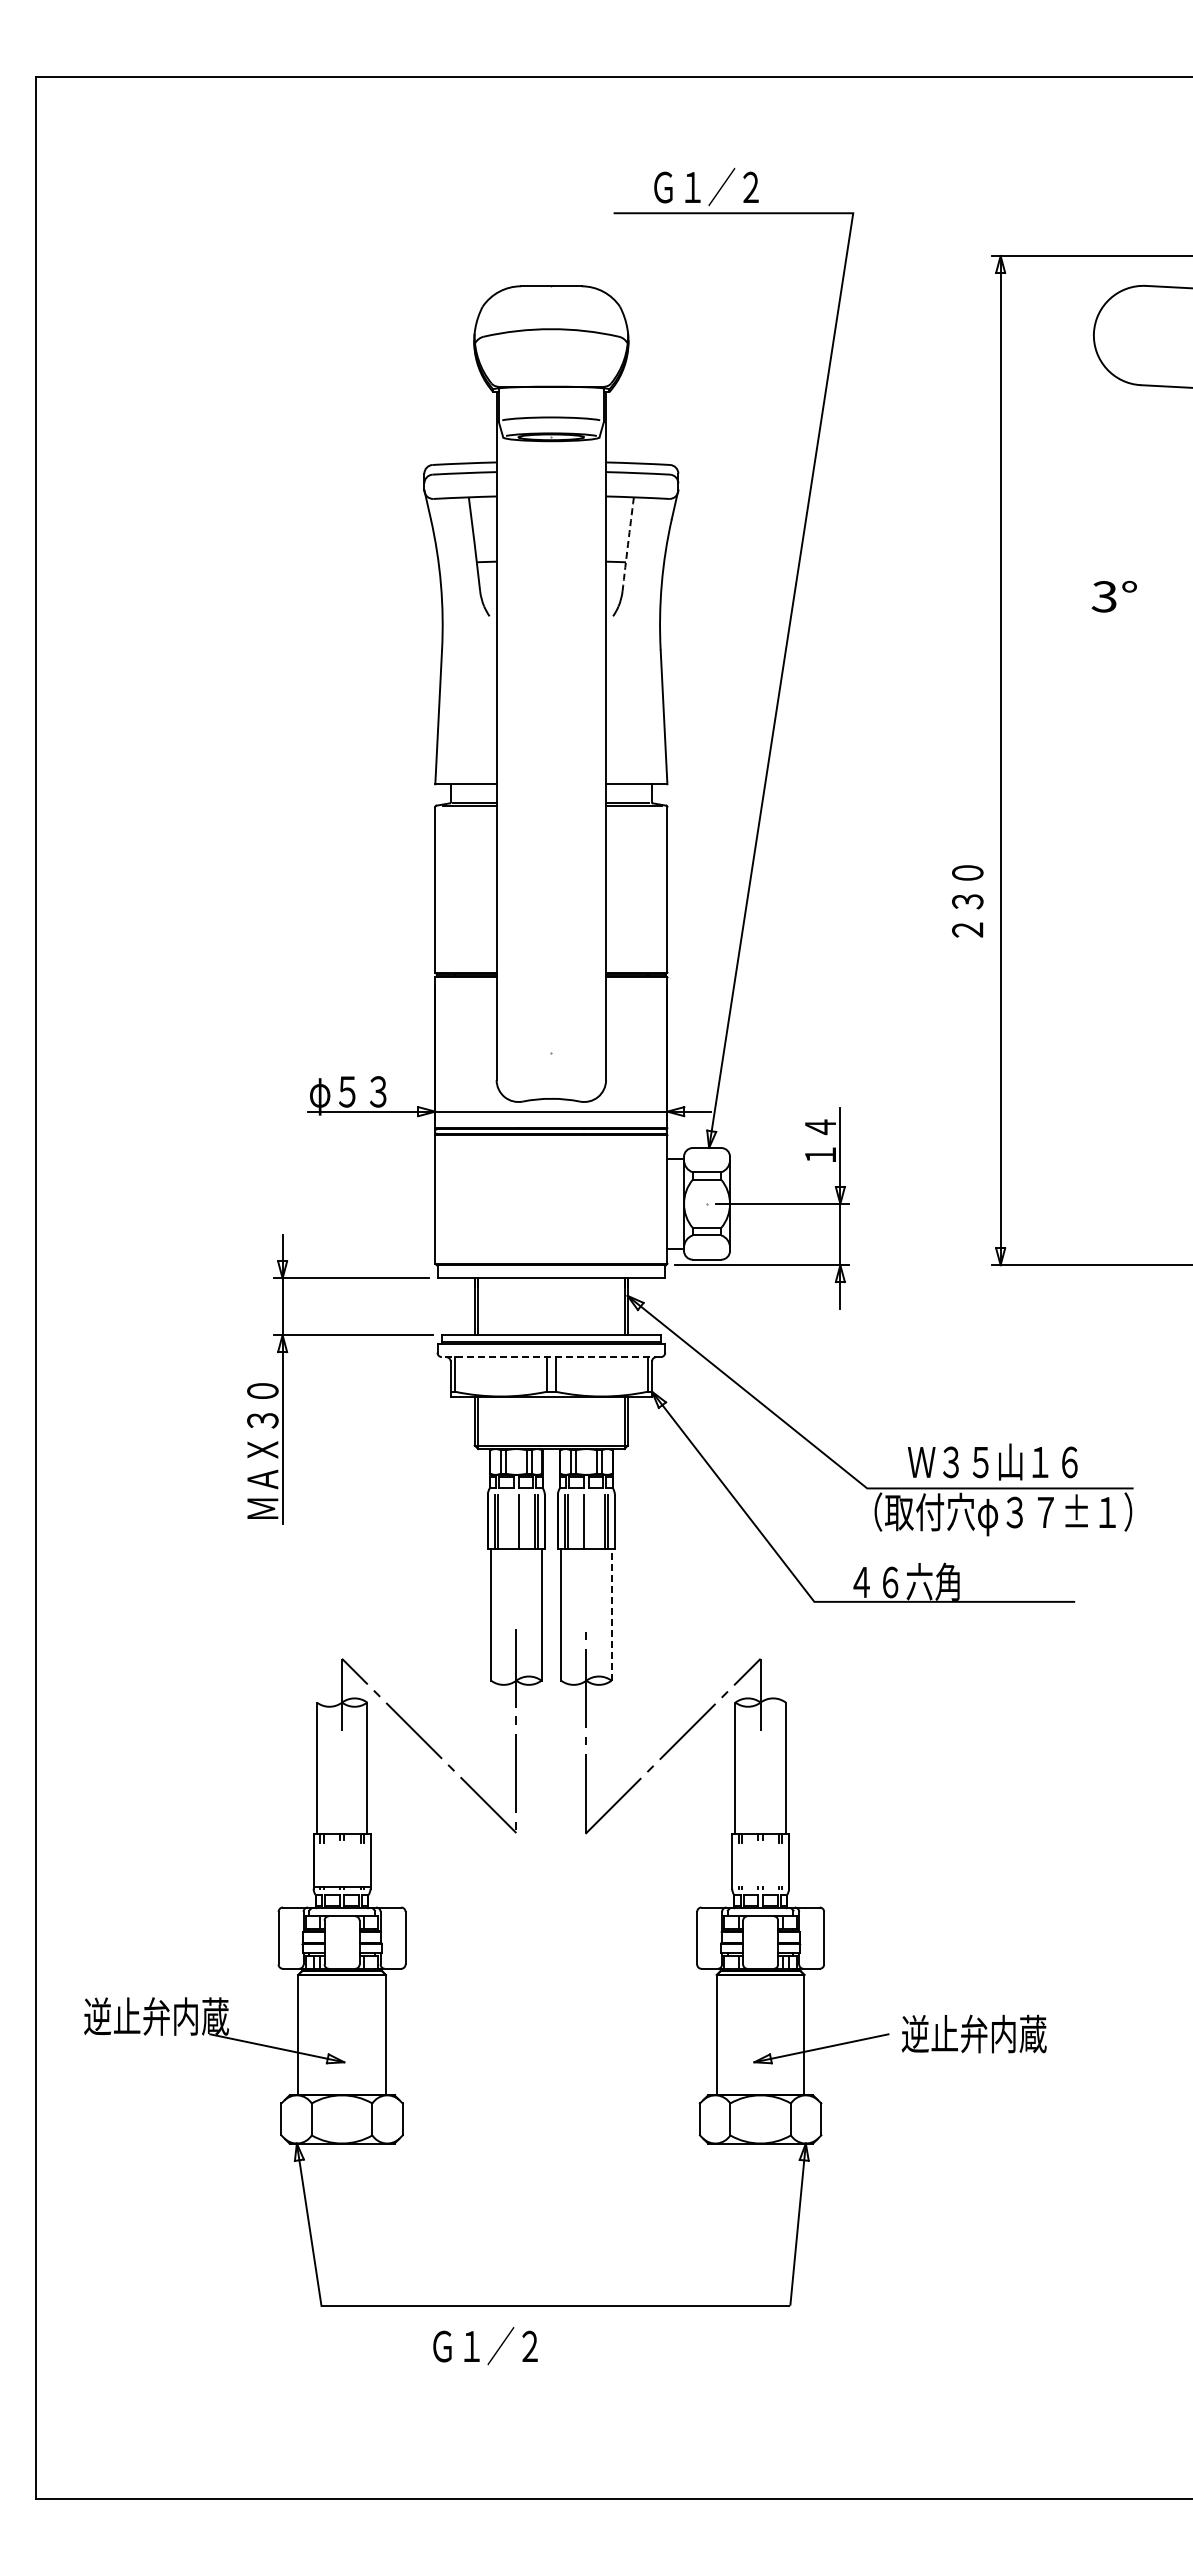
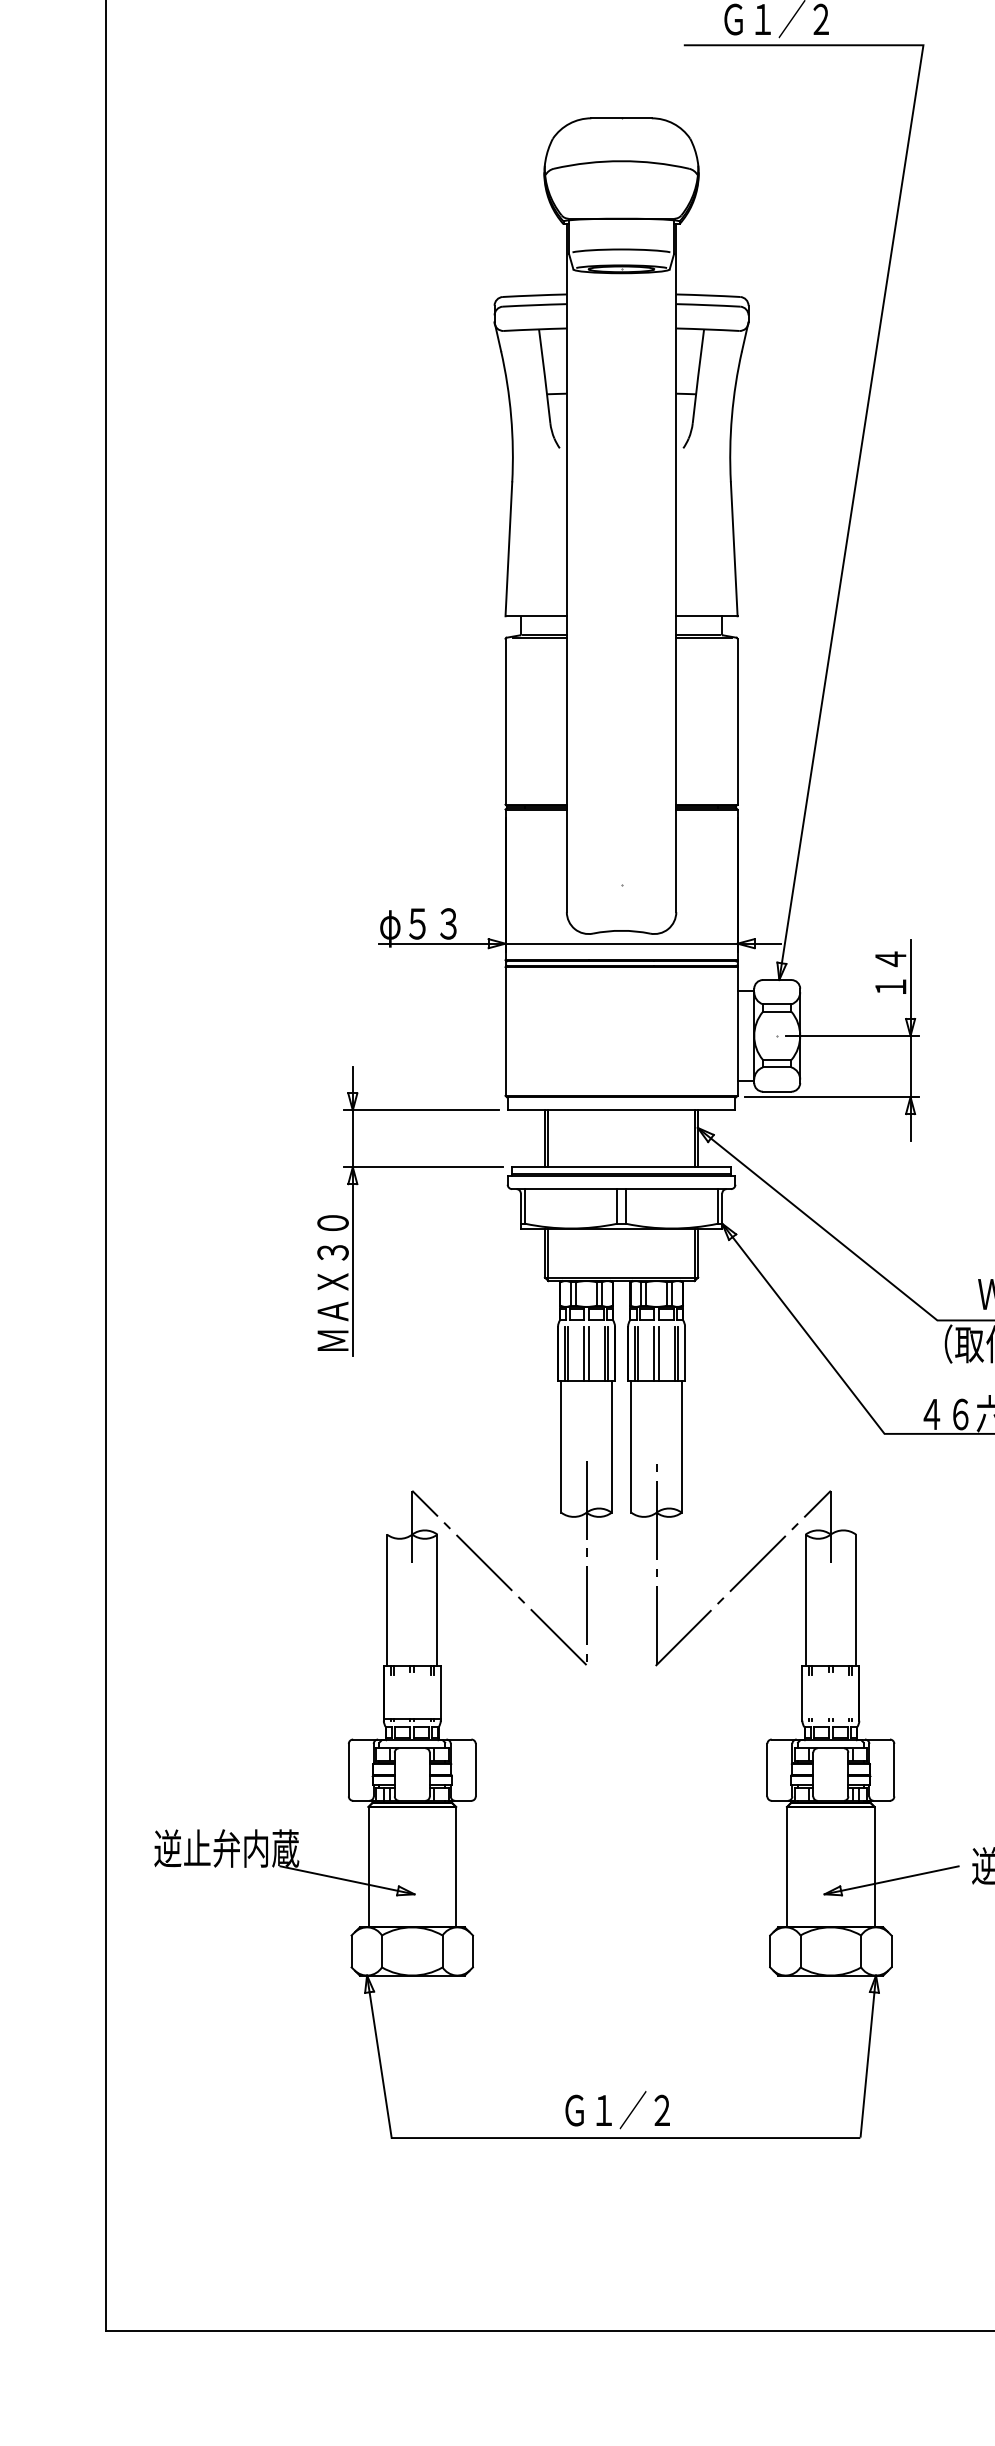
arc: (628, 544) -> (698, 376), dashed -> solid
line: (550, 1357) -> (620, 1189), dashed -> solid
line: (514, 1521) -> (584, 1353), added
line: (588, 1521) -> (658, 1353), added
line: (611, 1615) -> (681, 1447), dashed -> solid
text: (485, 2346) -> (617, 2110), moved

